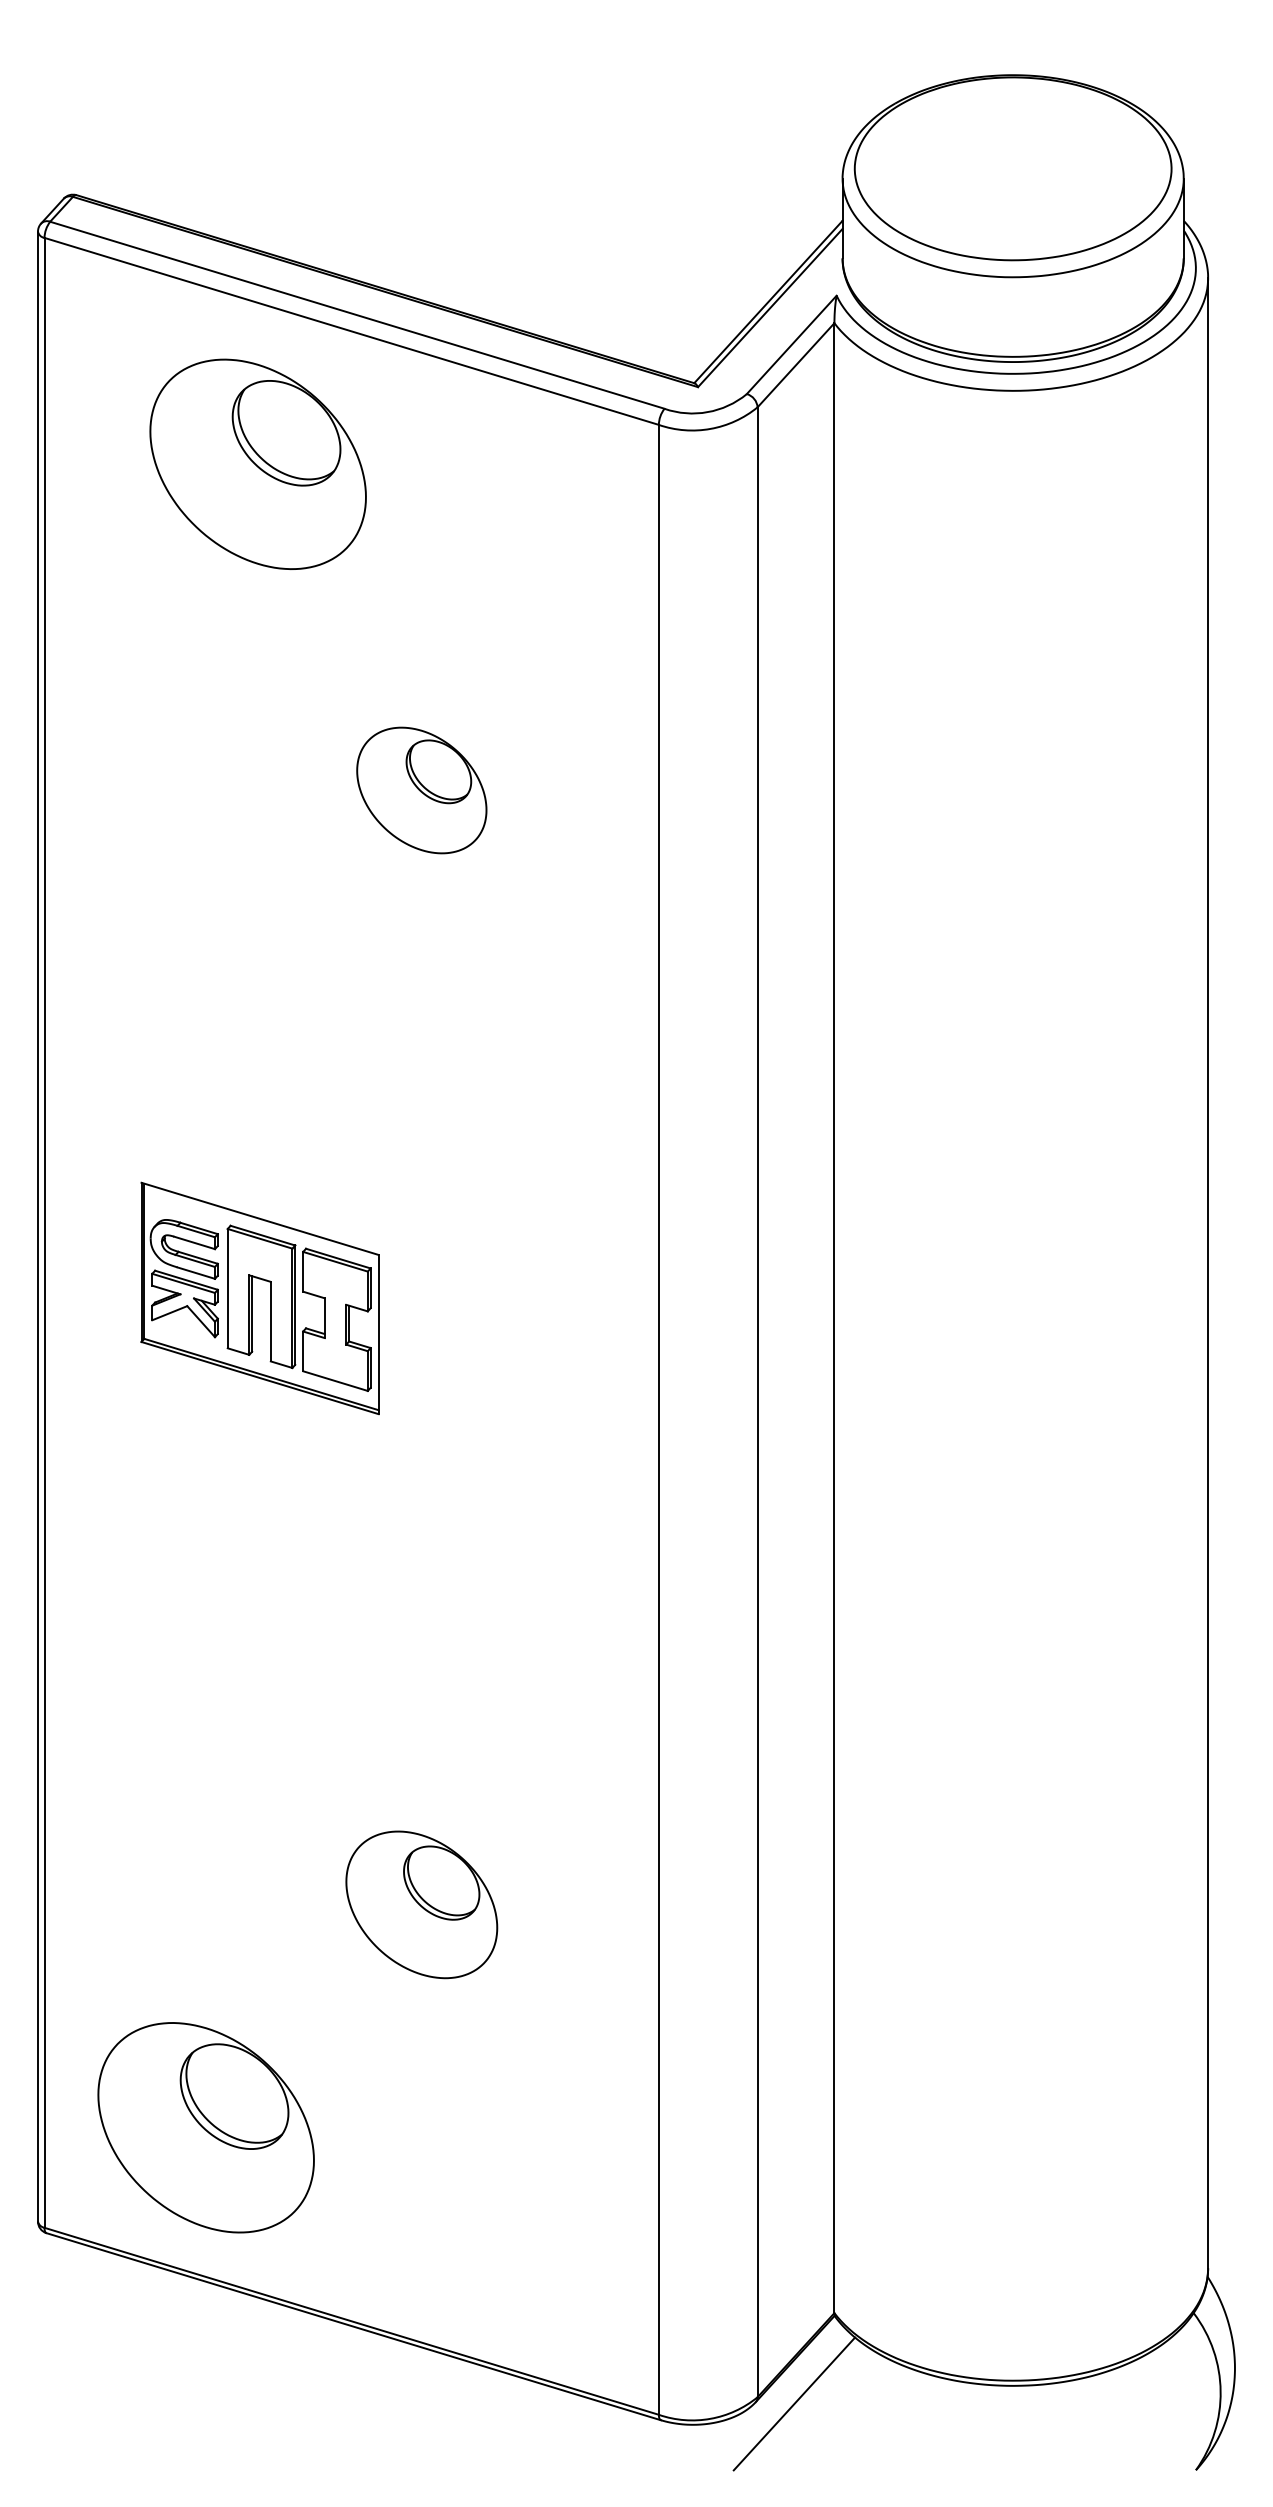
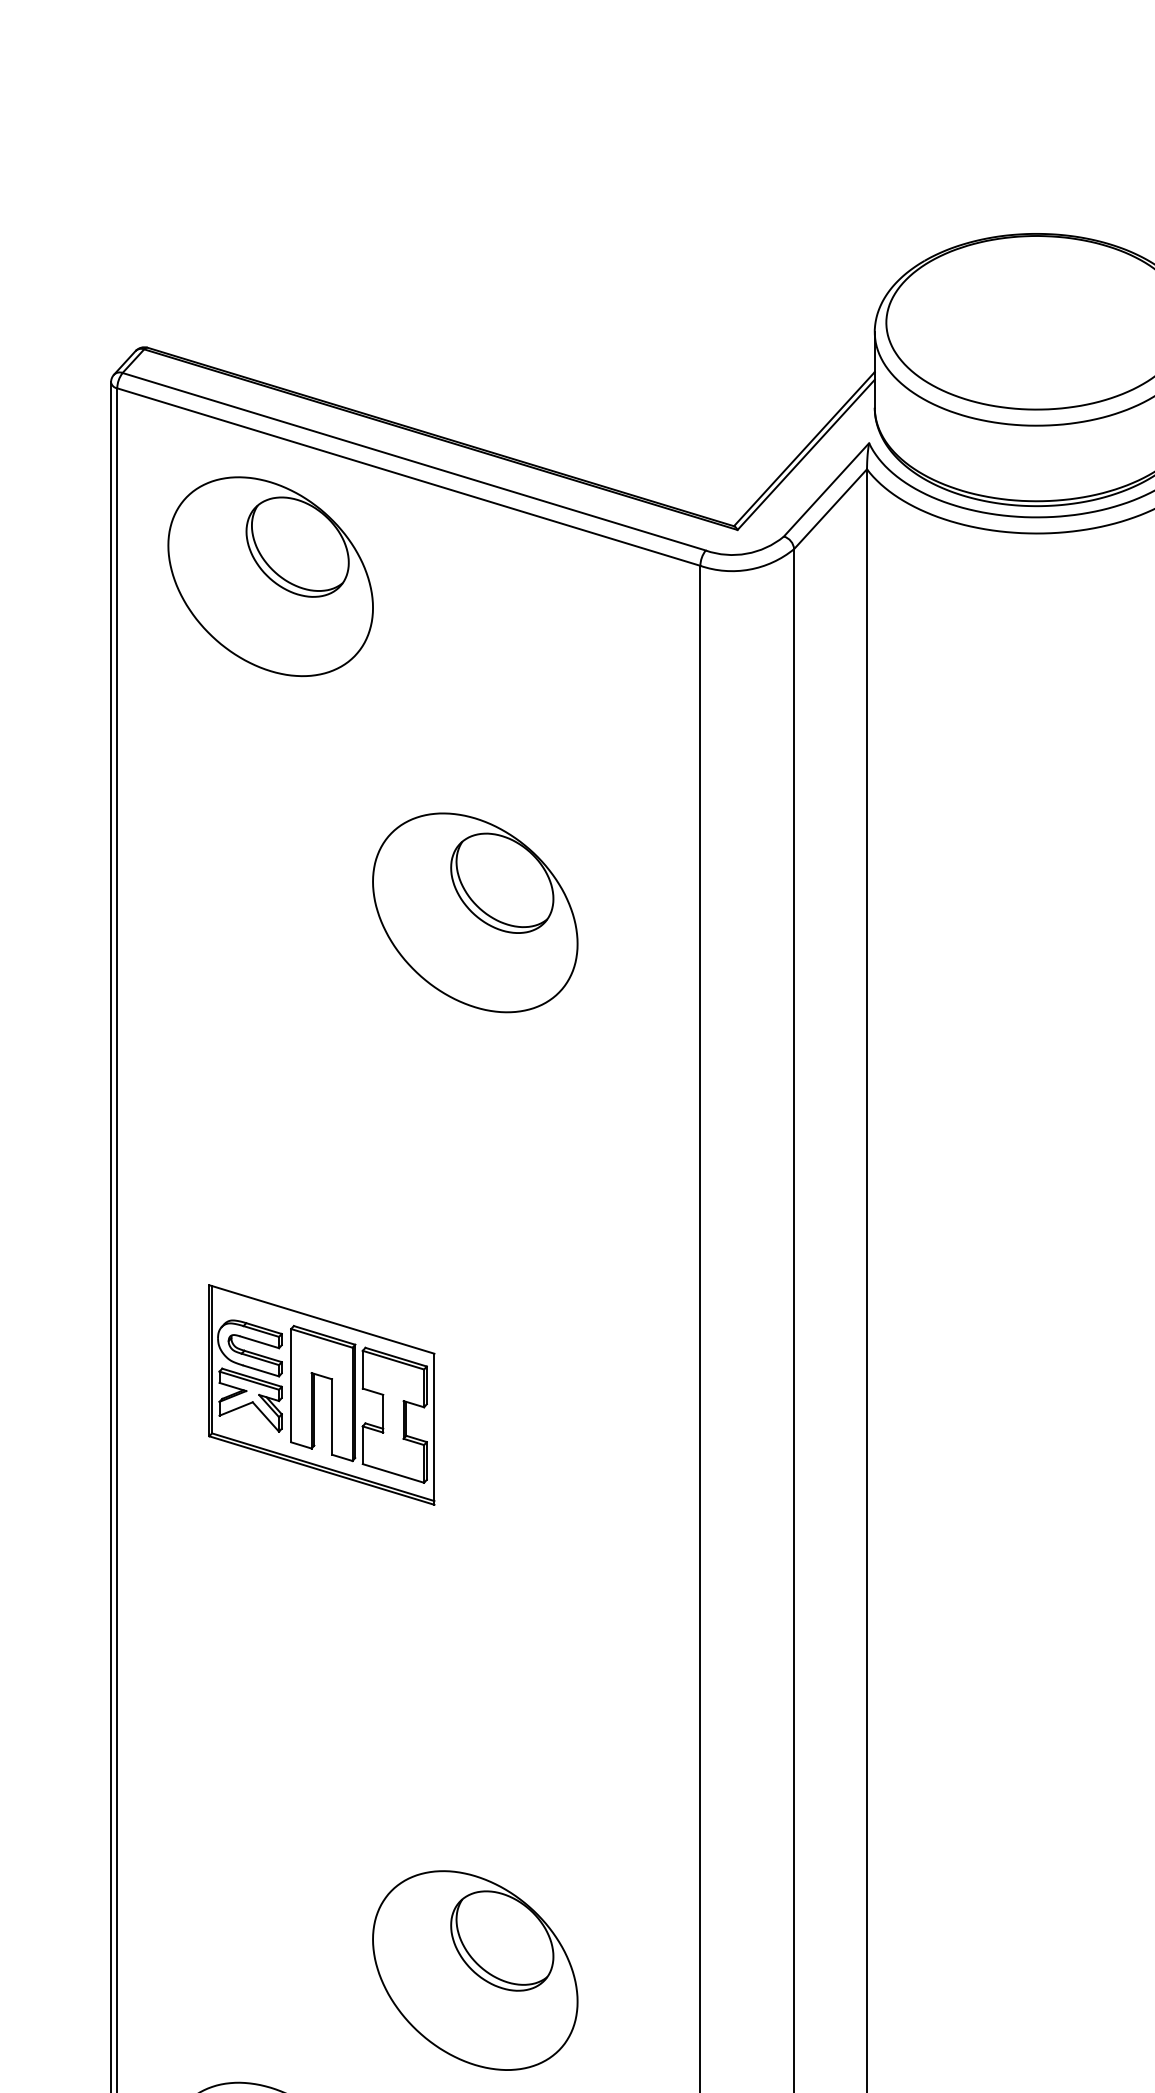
part: (257, 463) -> (270, 575), moved
part: (421, 790) -> (475, 912), size x1.67
part: (421, 1904) -> (475, 1970), size x1.43

